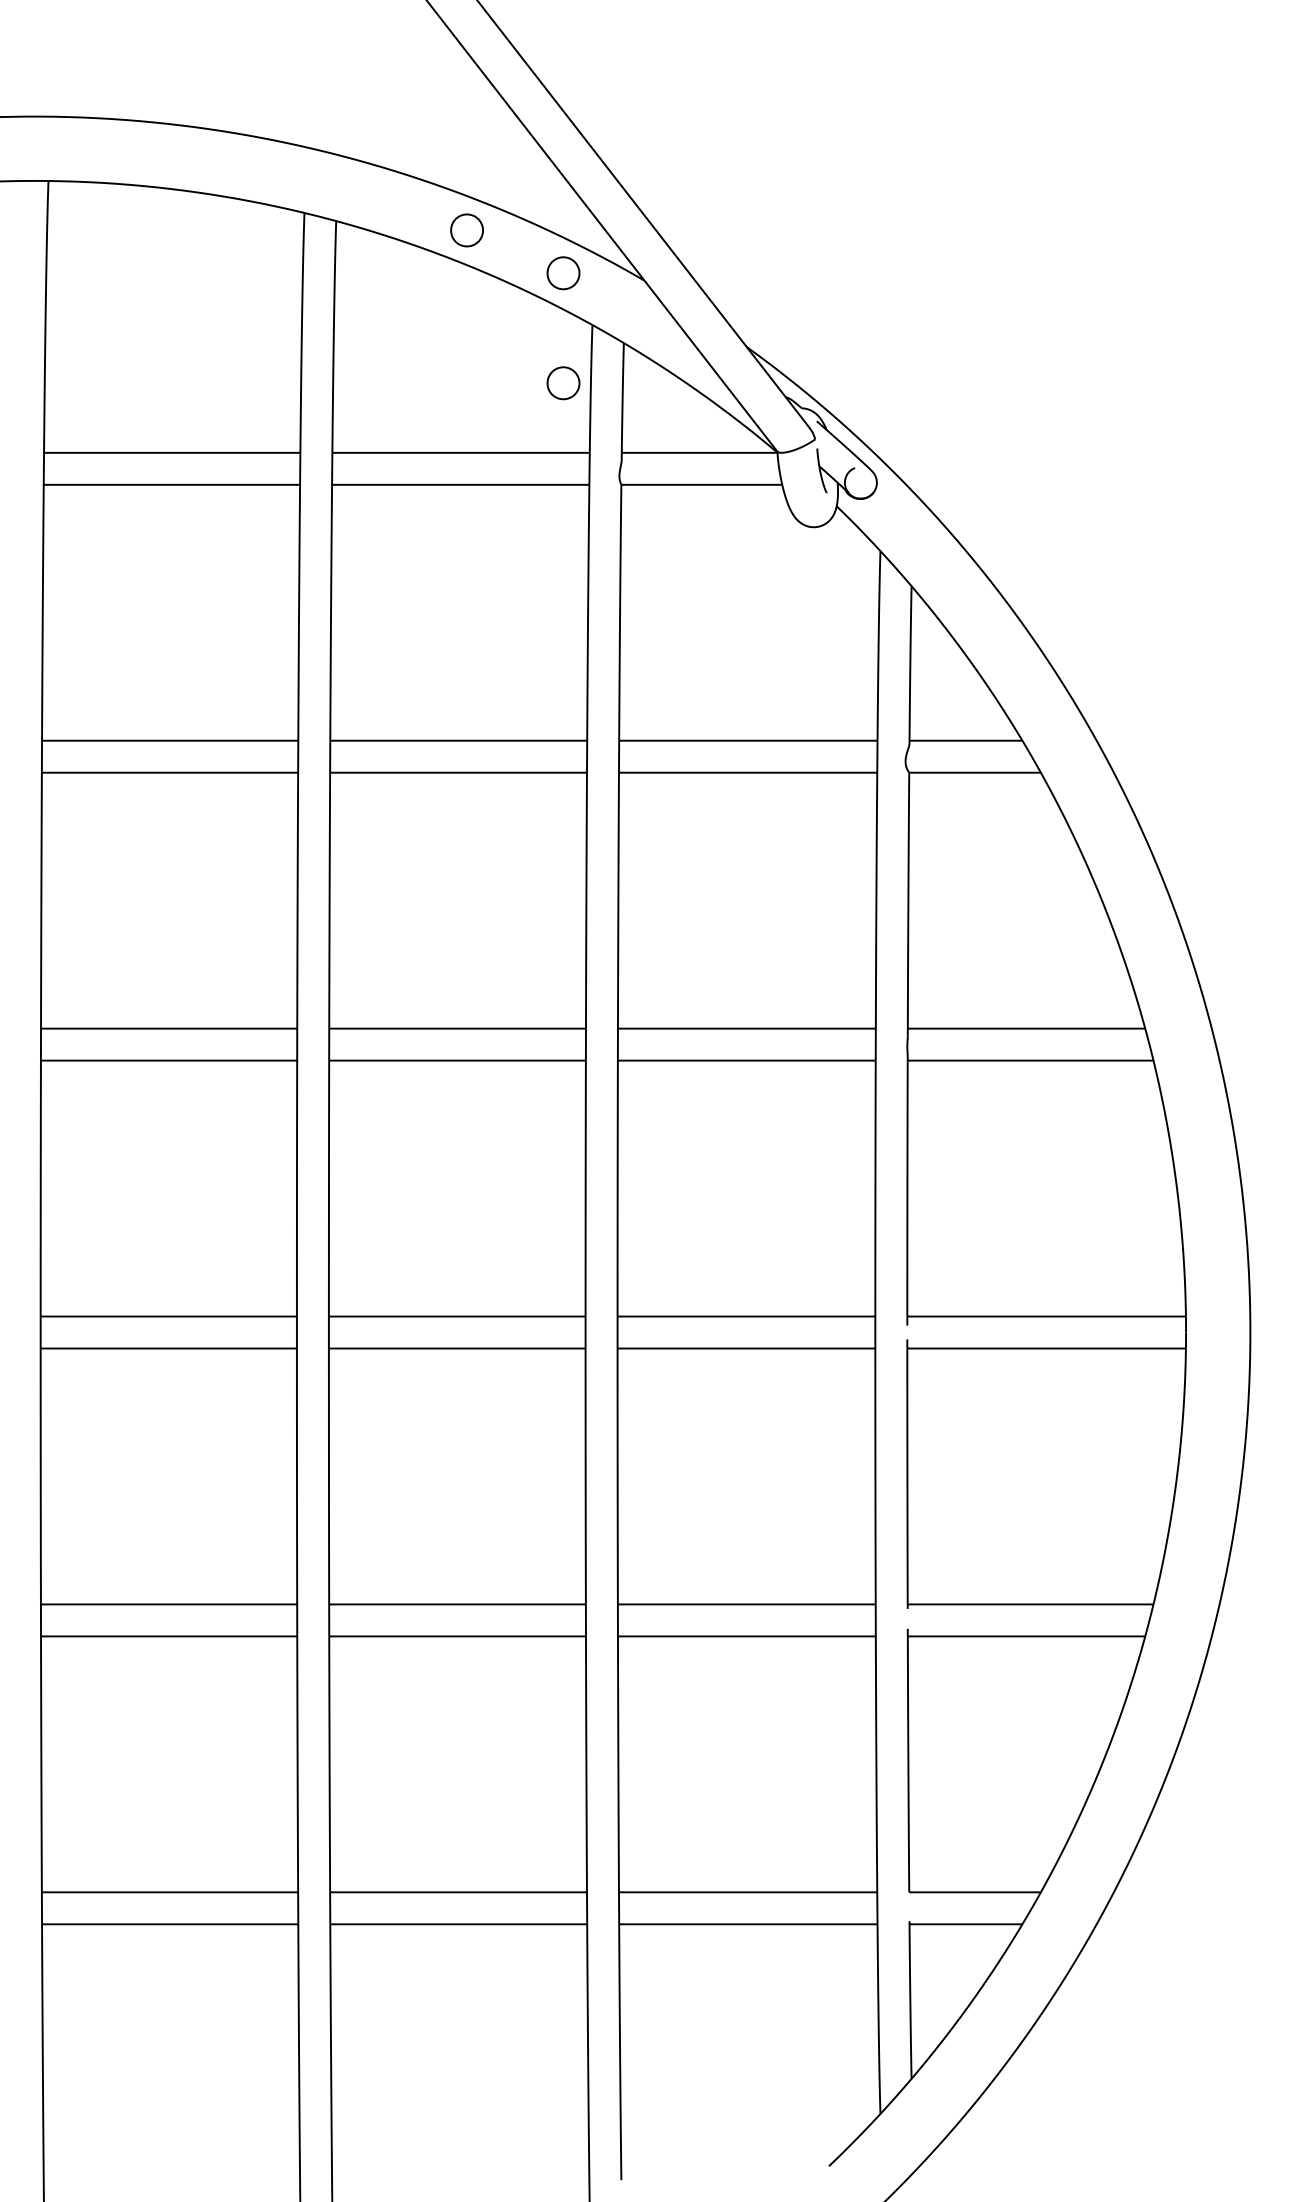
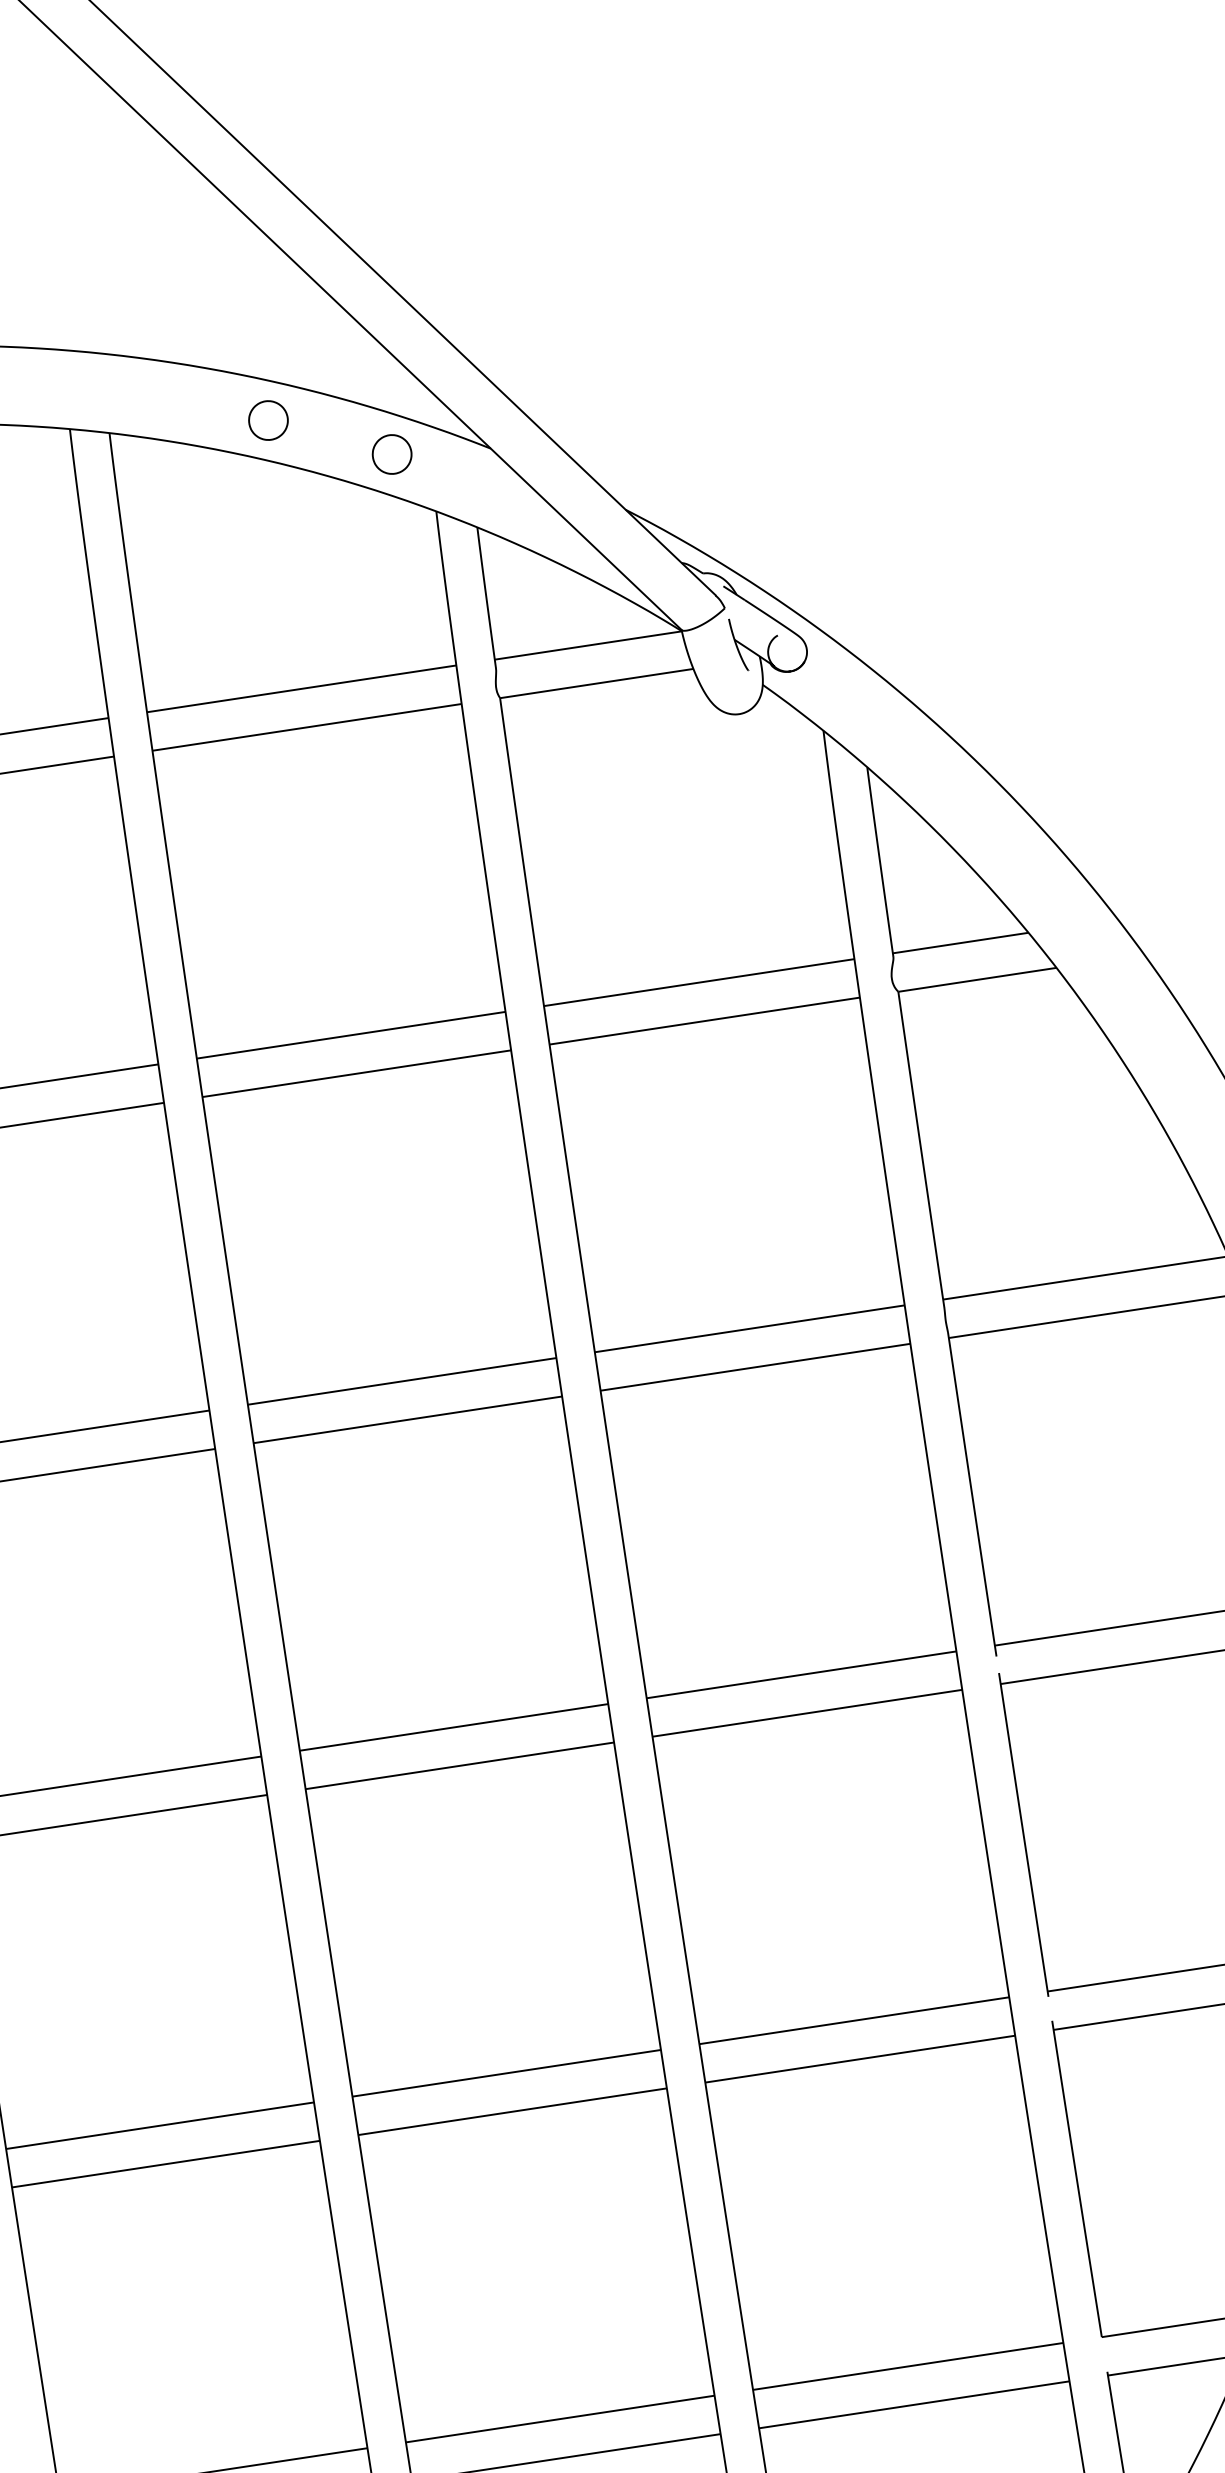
part: (563, 383) -> (412, 586), removed

